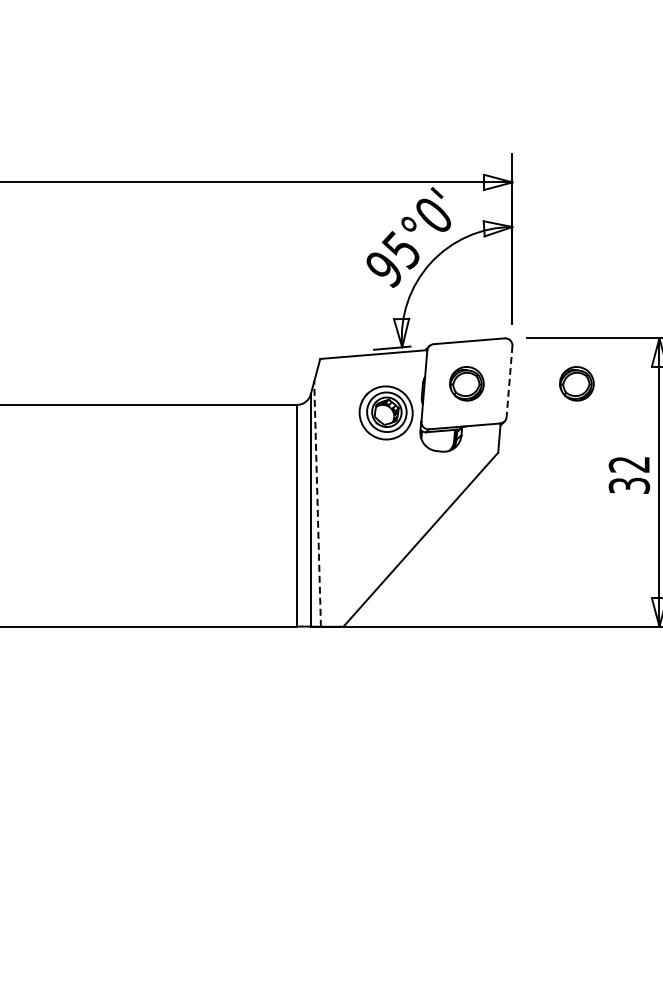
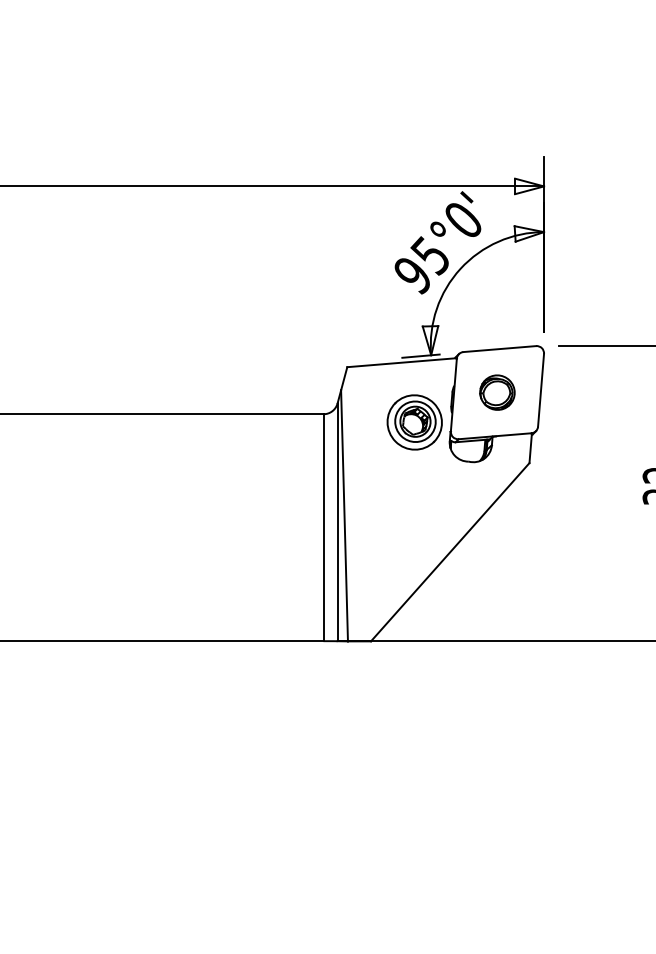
line: (509, 381) -> (541, 390), dashed -> solid
part: (576, 383) -> (609, 392), removed
line: (317, 504) -> (344, 516), dashed -> solid

